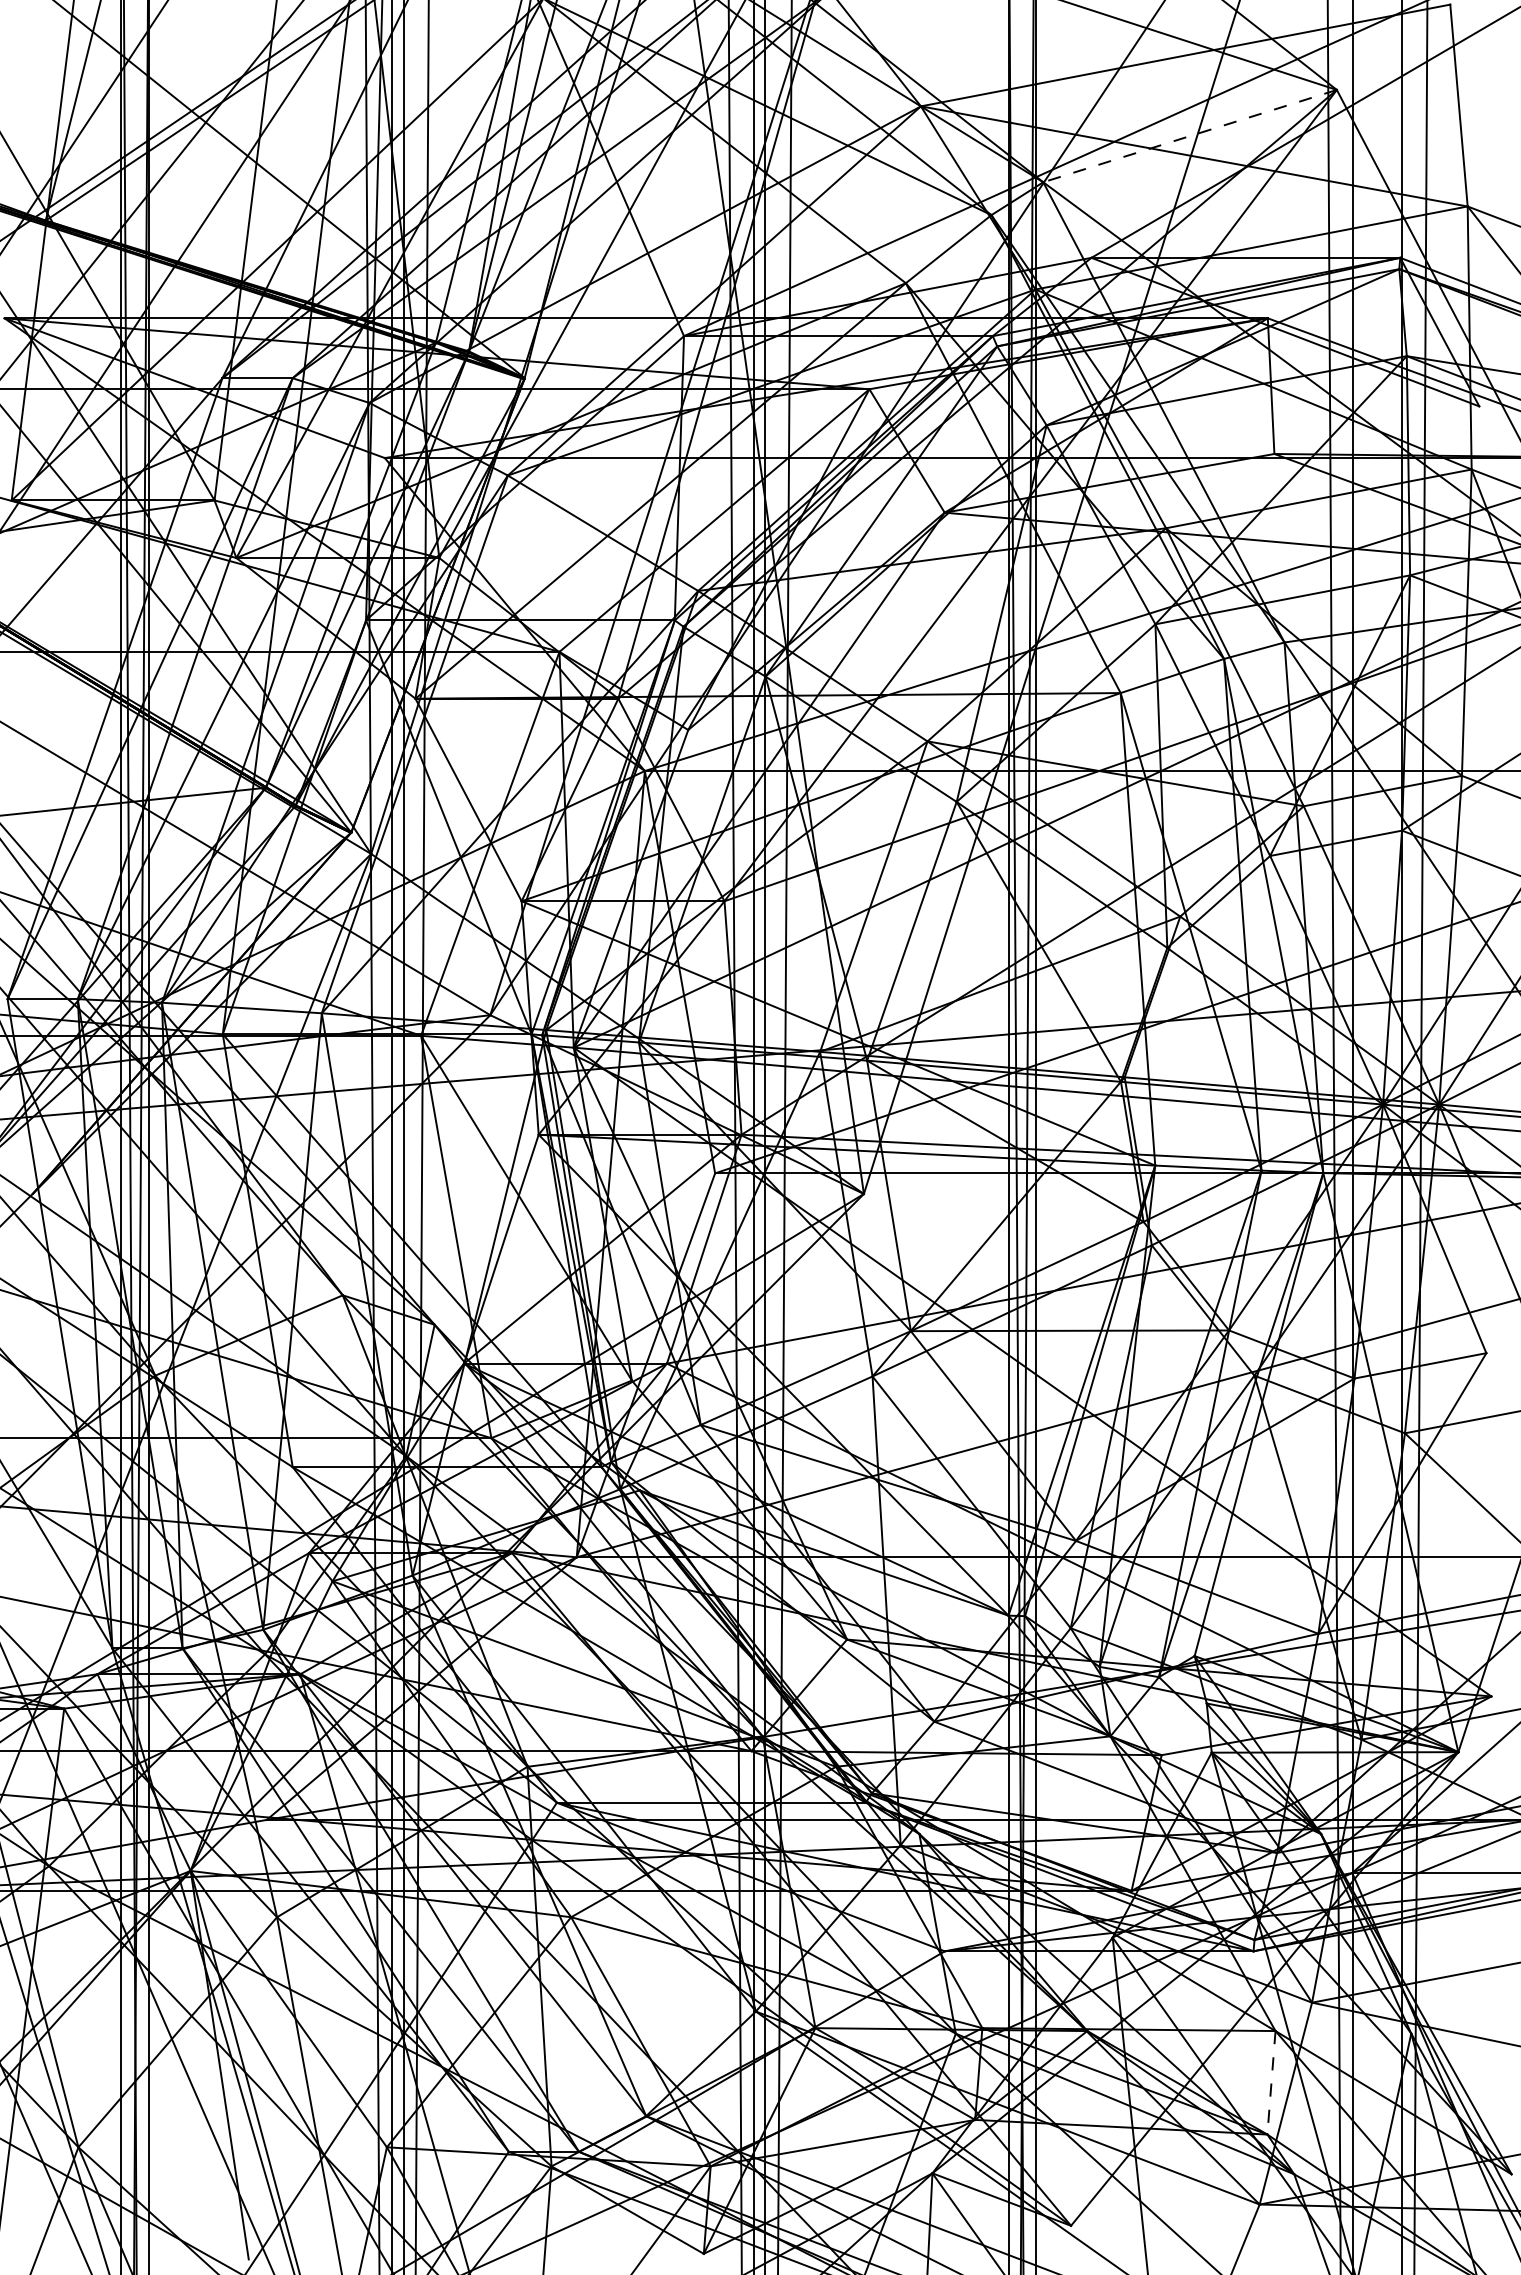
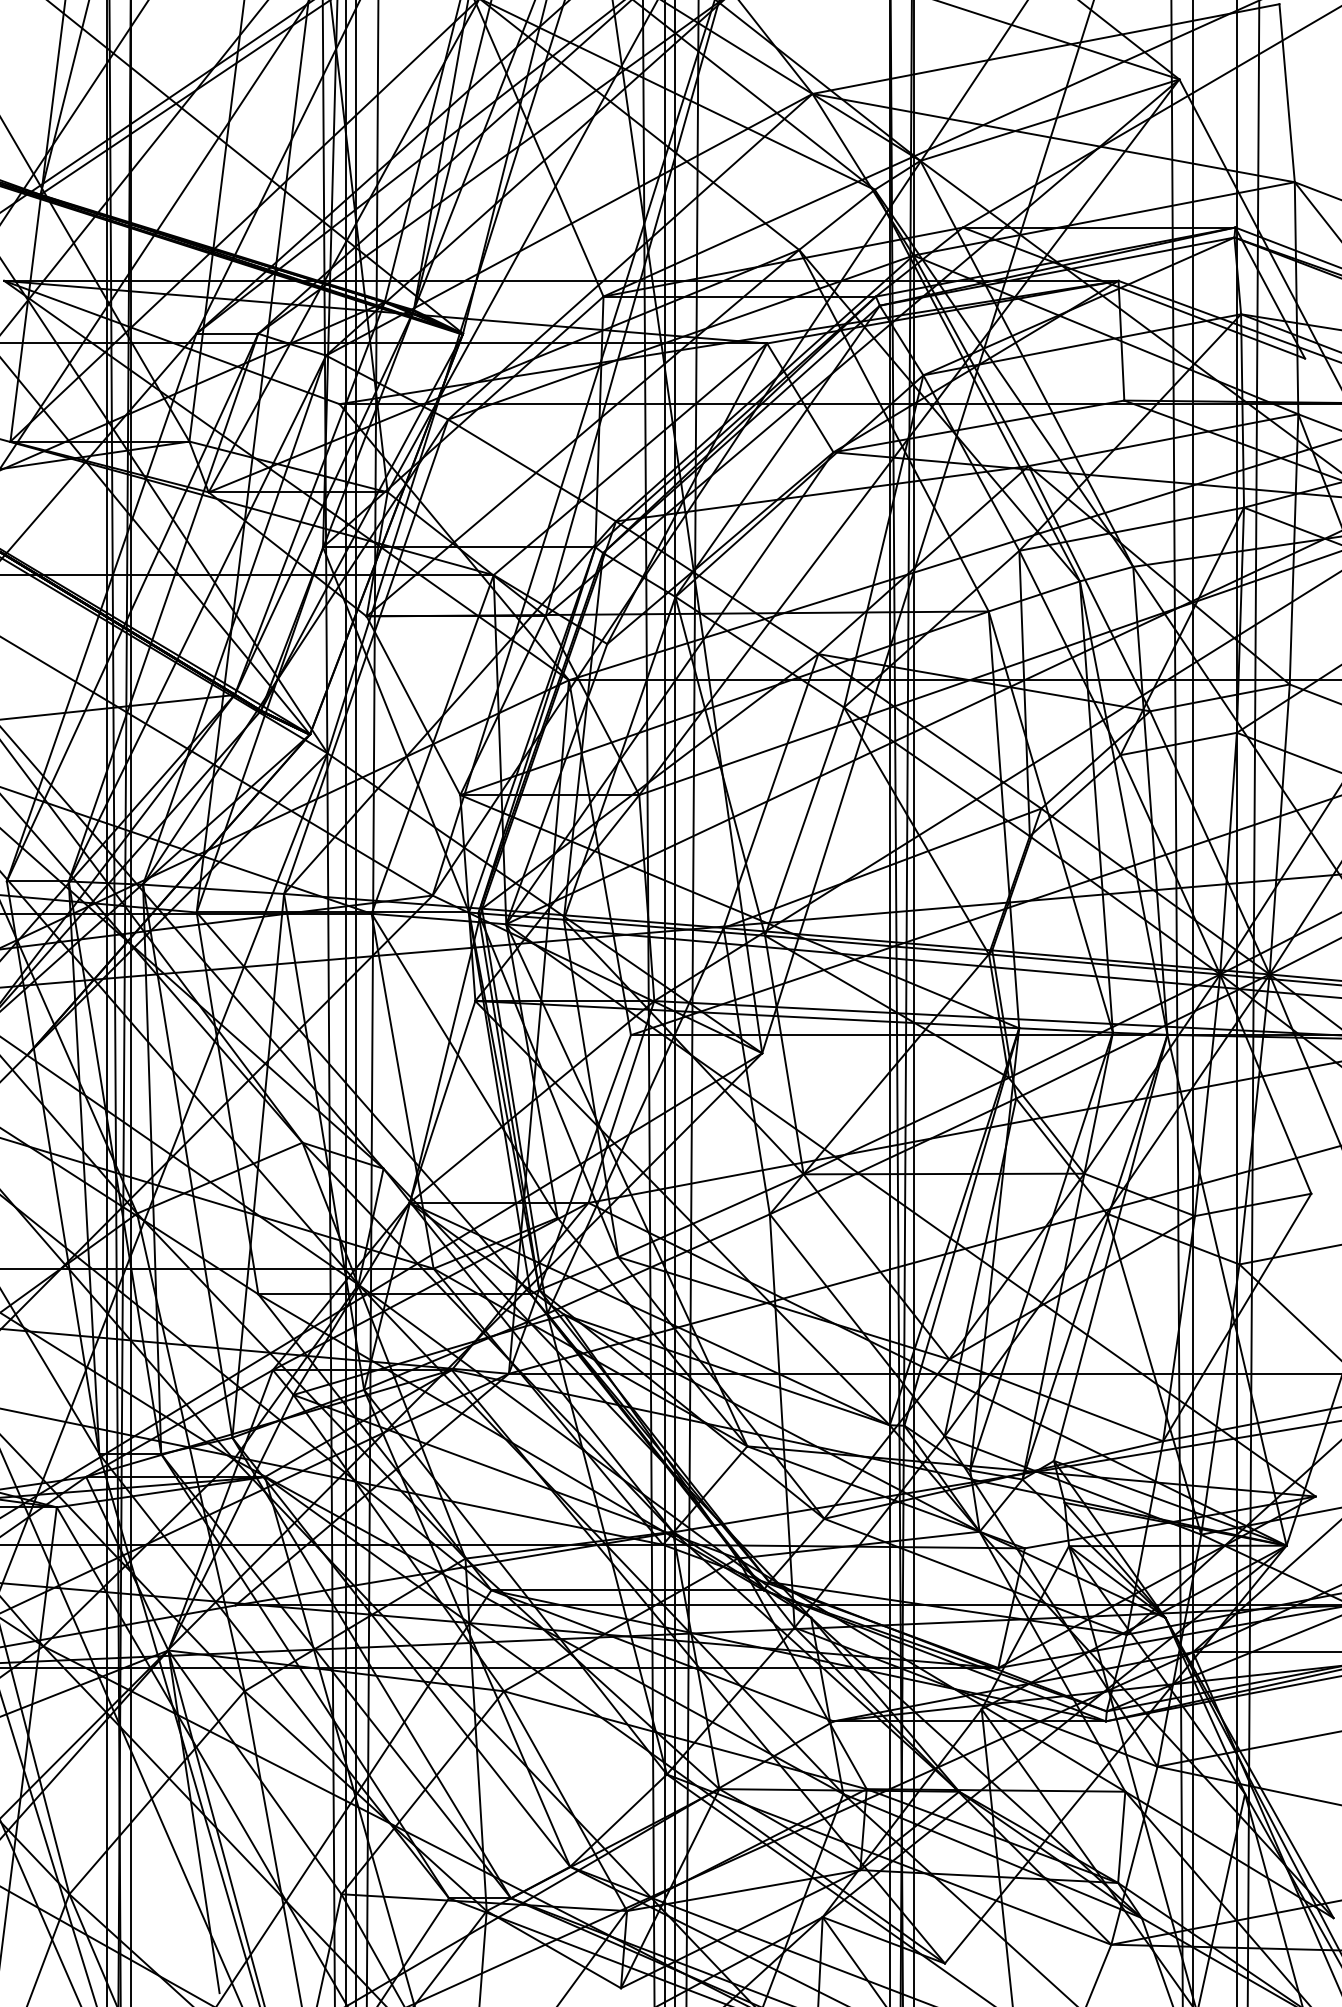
line: (1190, 136) -> (1050, 120), dashed -> solid
line: (1271, 2082) -> (1121, 1837), dashed -> solid

